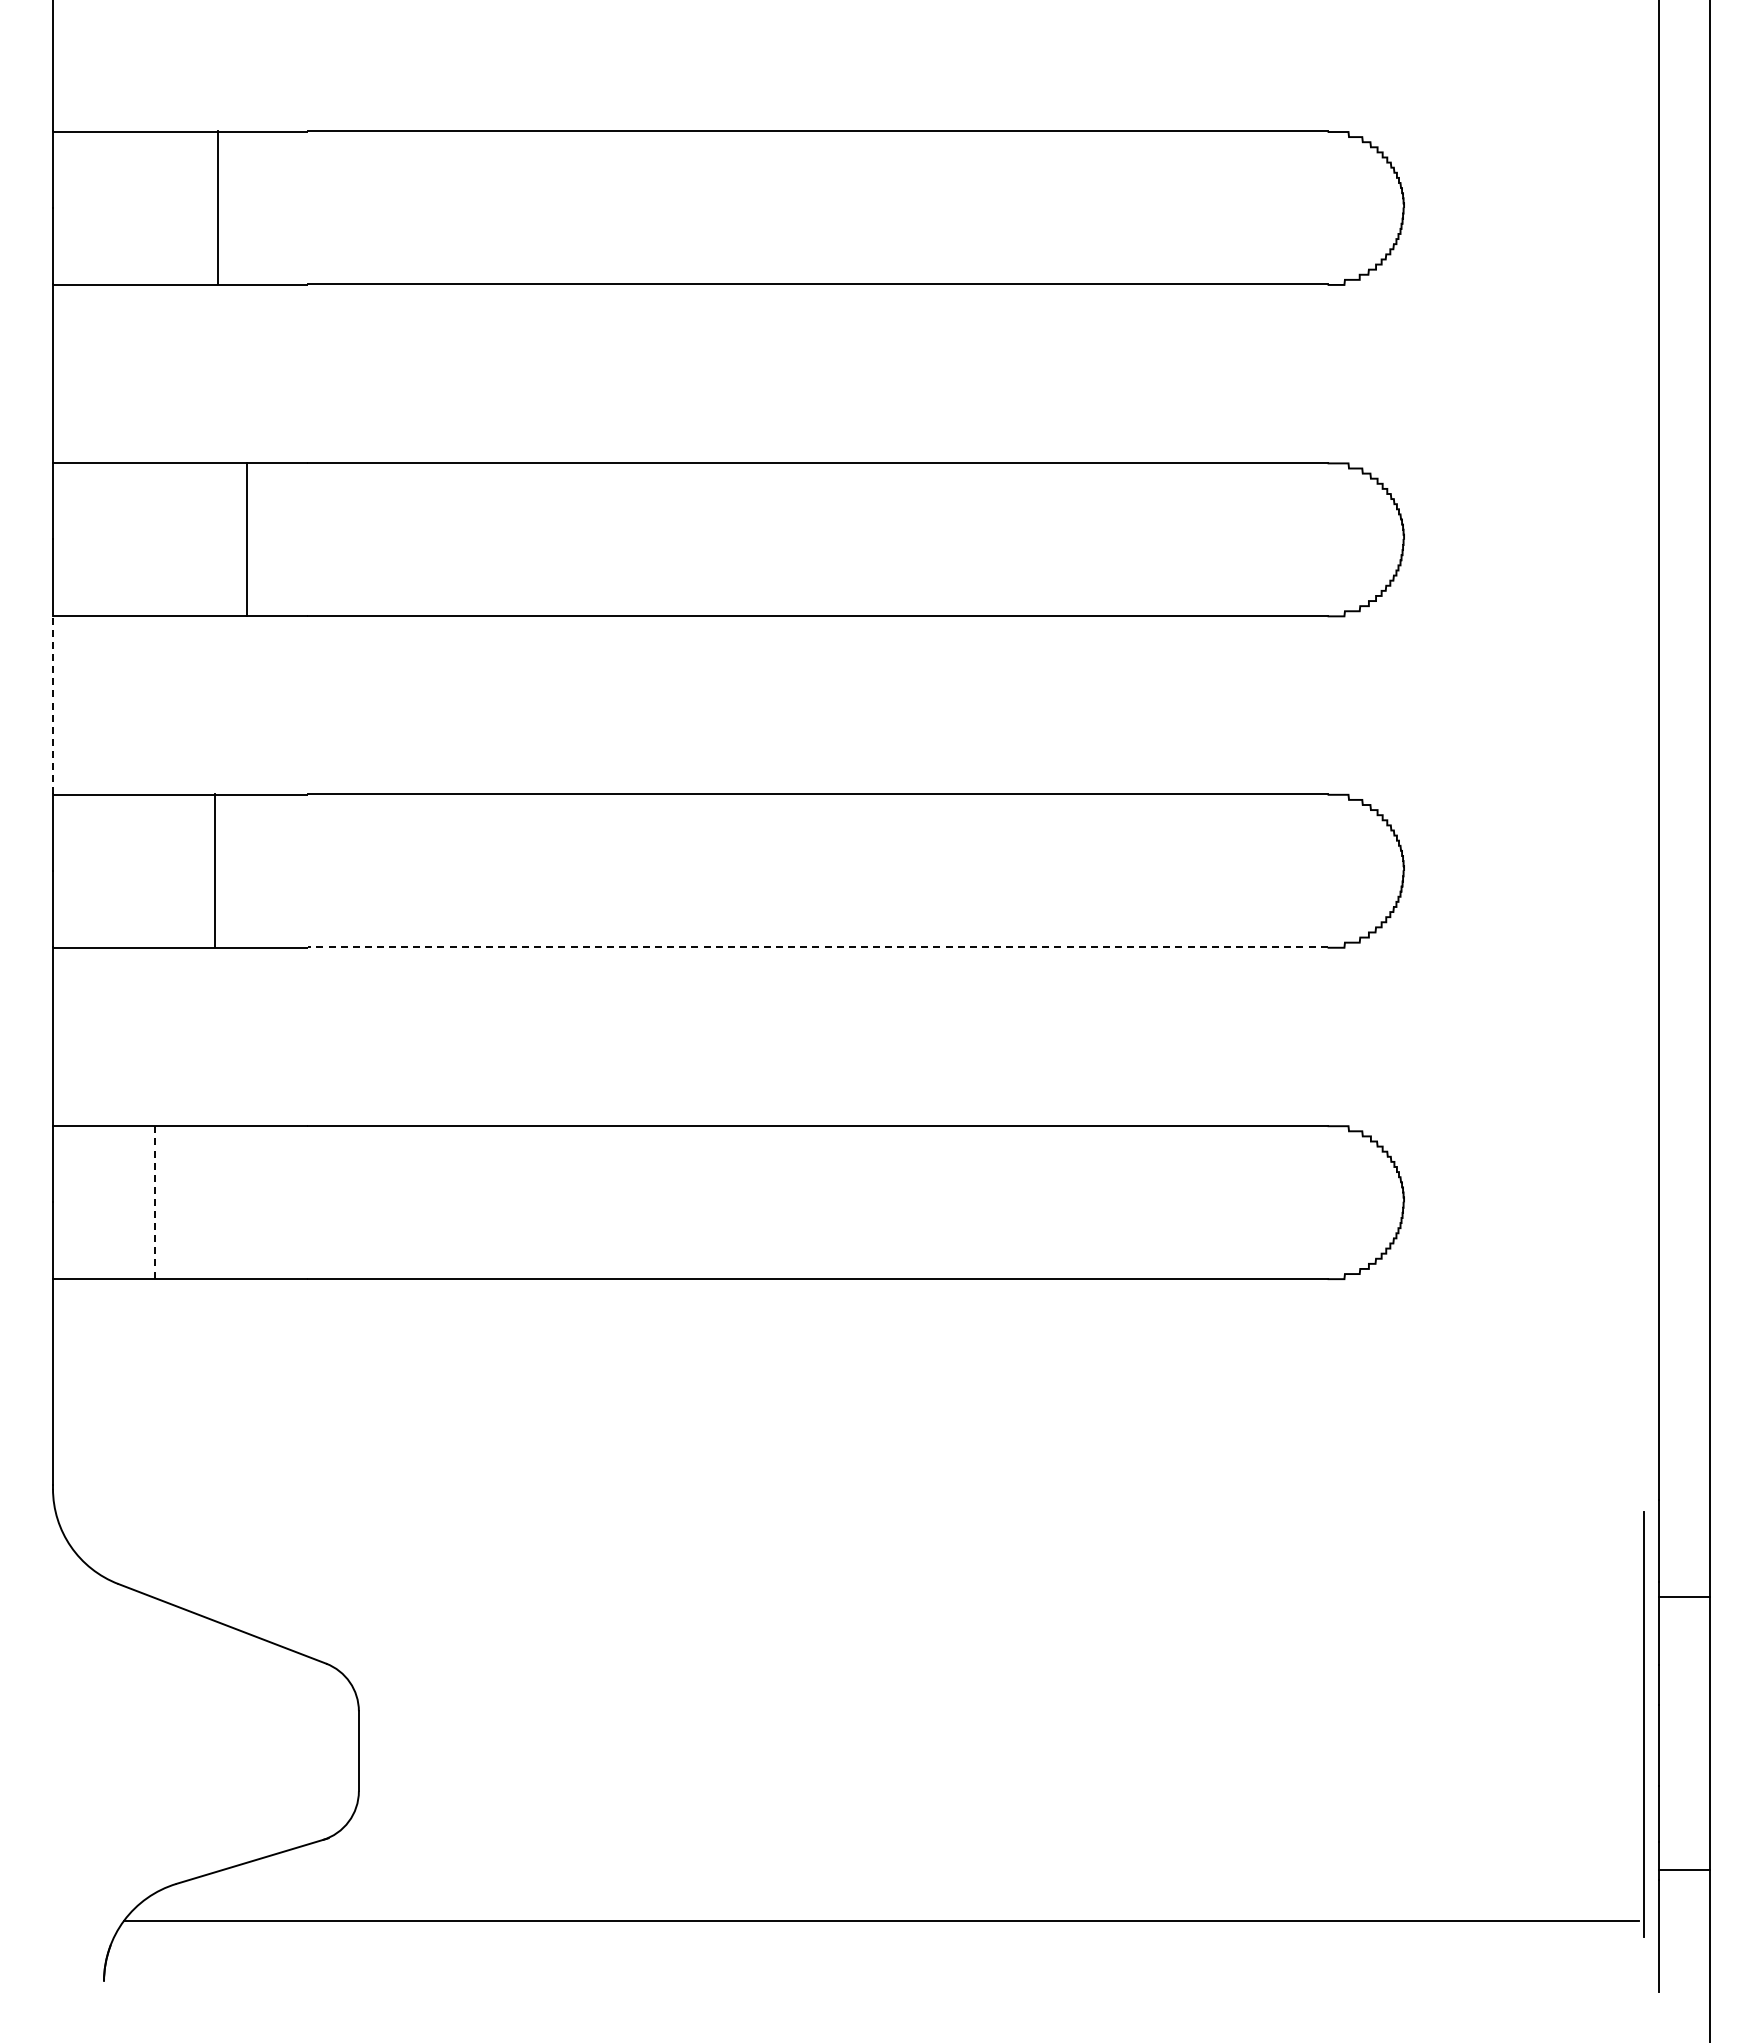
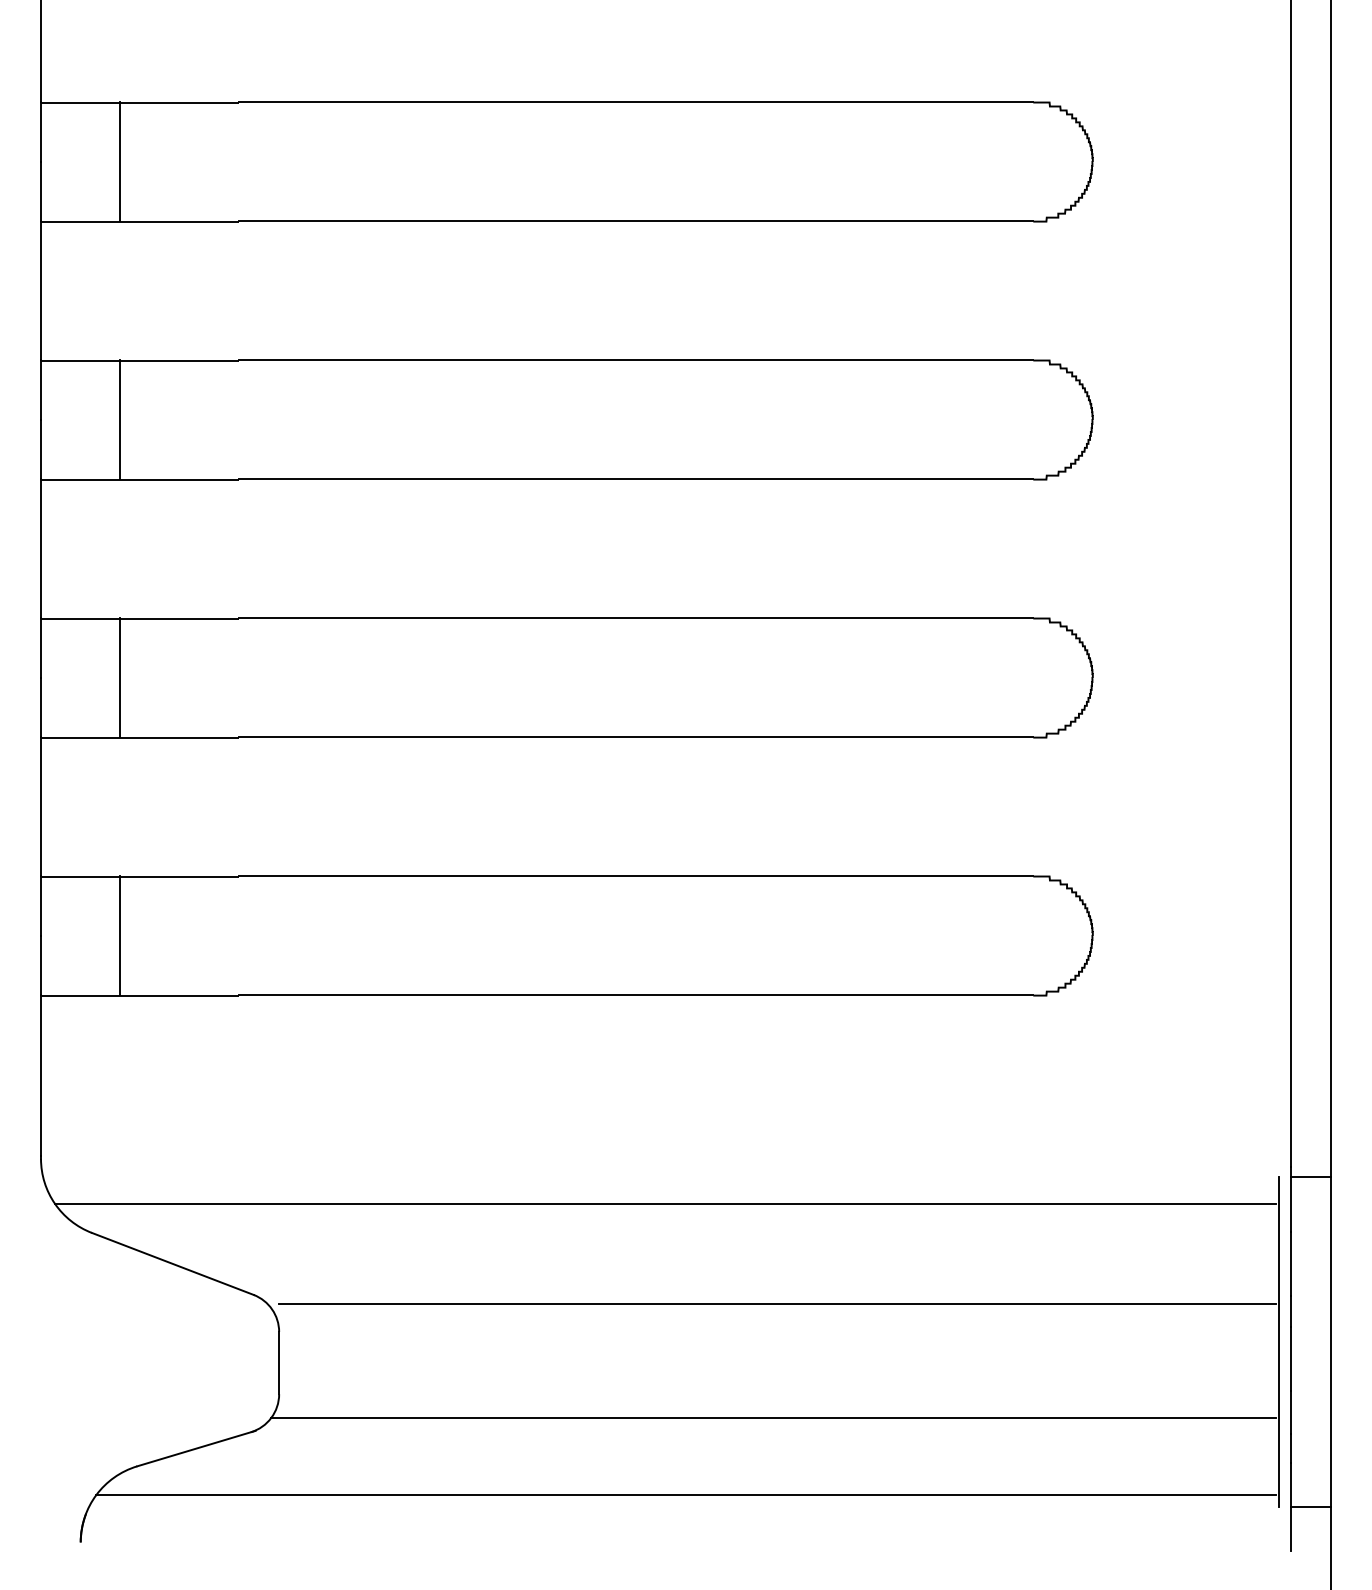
line: (217, 207) -> (120, 161), moved
line: (246, 538) -> (120, 418), moved
line: (53, 704) -> (41, 548), dashed -> solid
line: (214, 870) -> (120, 677), moved
line: (817, 947) -> (636, 737), dashed -> solid
line: (154, 1201) -> (120, 935), dashed -> solid
line: (854, 1546) -> (664, 1203), added
line: (1684, 1597) -> (1311, 1177), moved
line: (998, 1675) -> (777, 1304), added
line: (993, 1821) -> (773, 1417), added
line: (1684, 1869) -> (1311, 1507), moved

